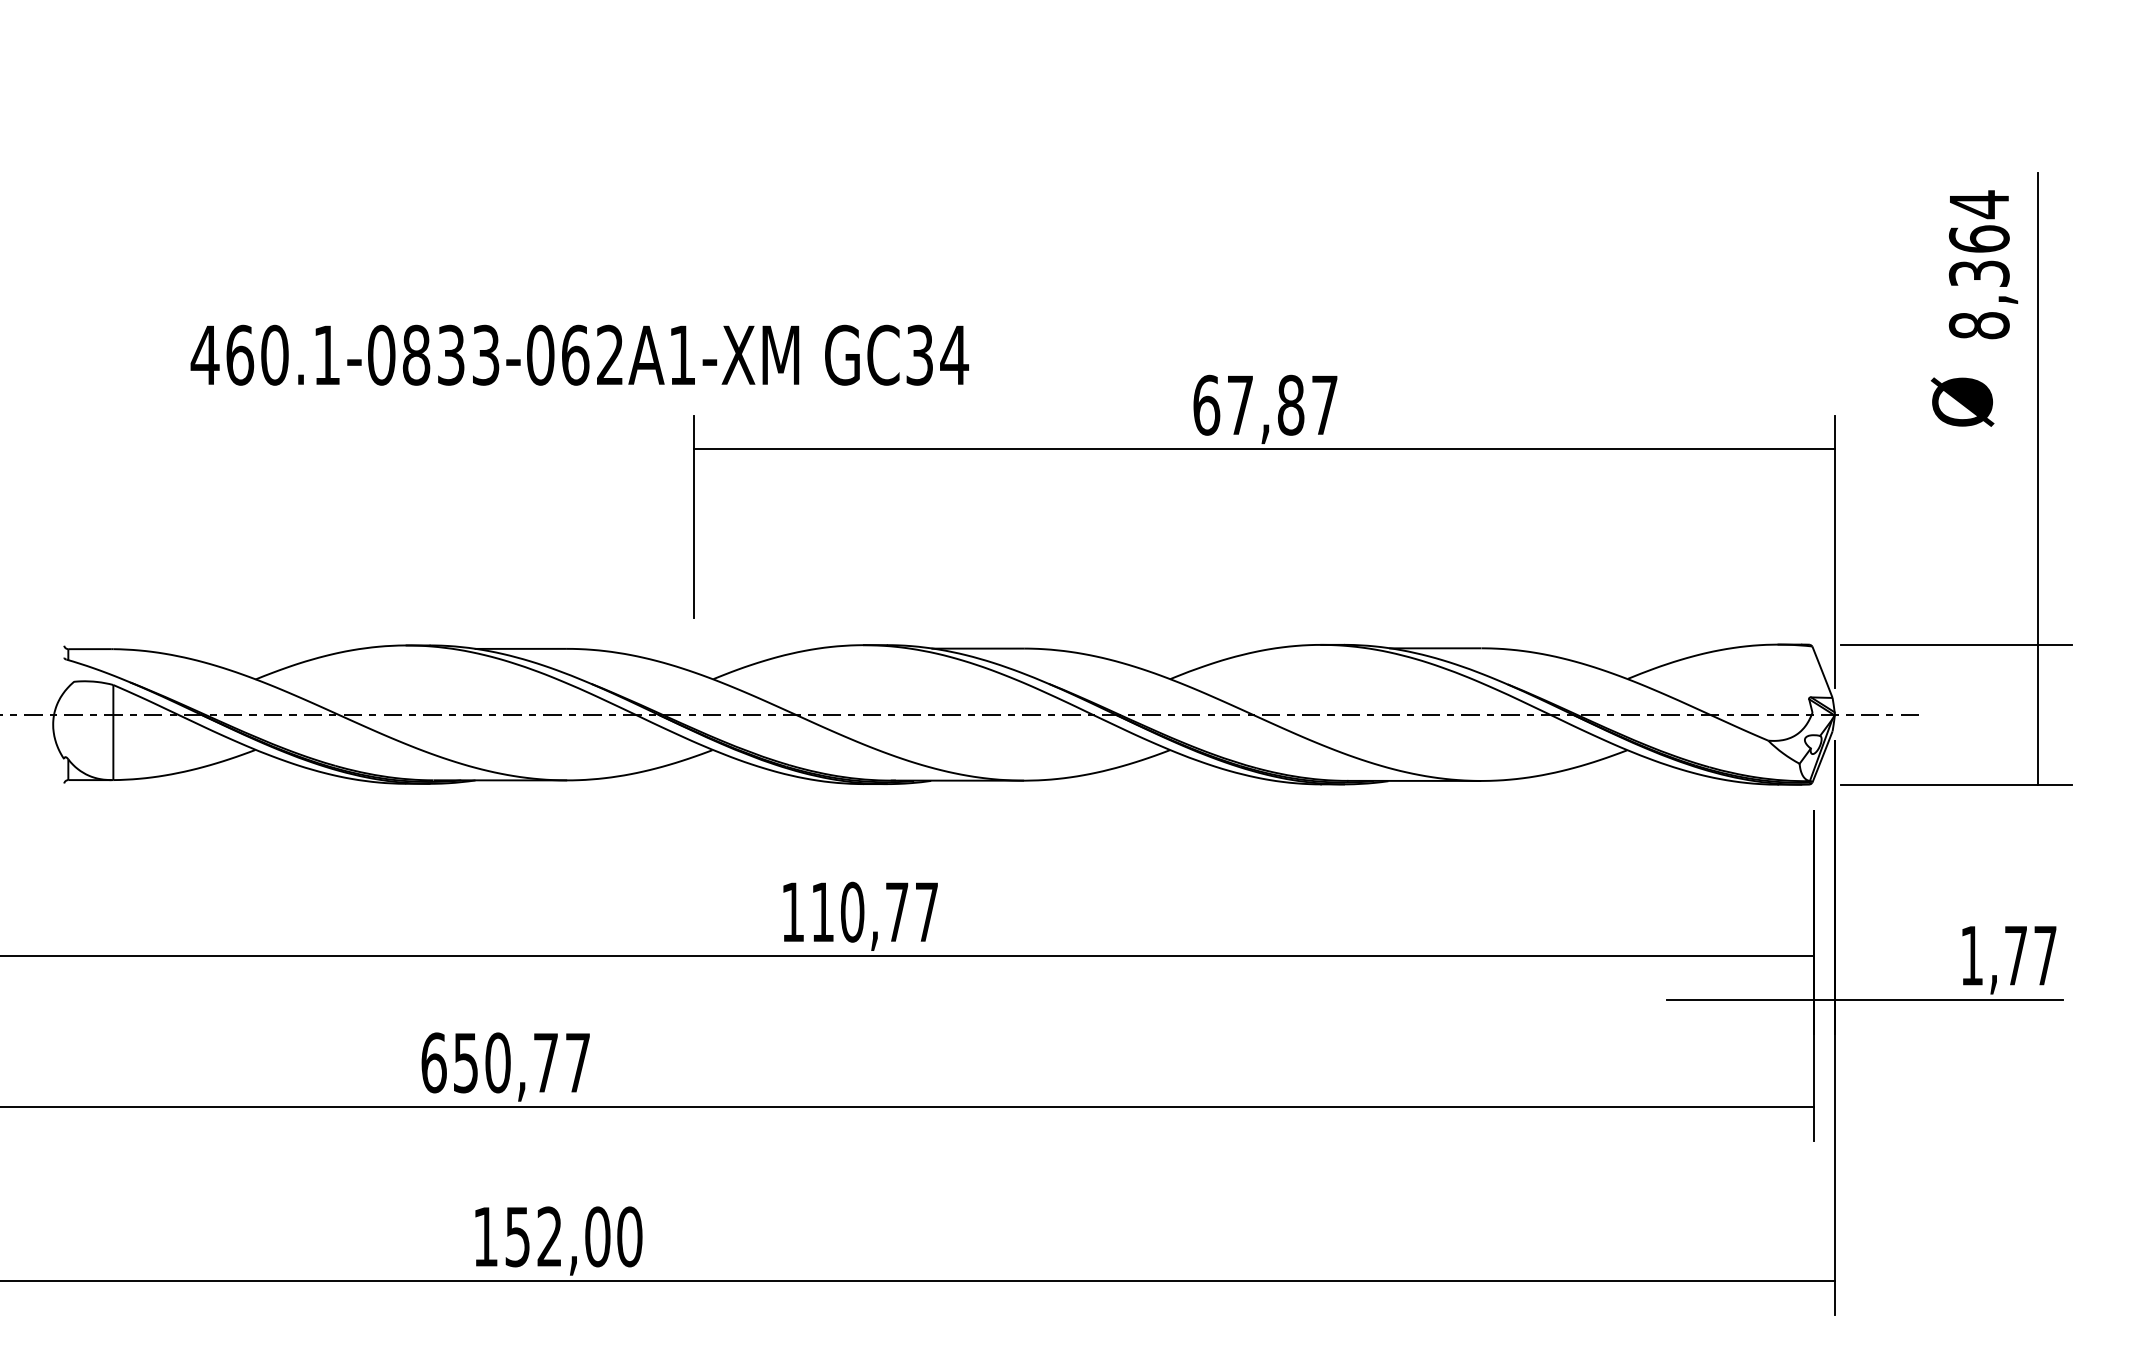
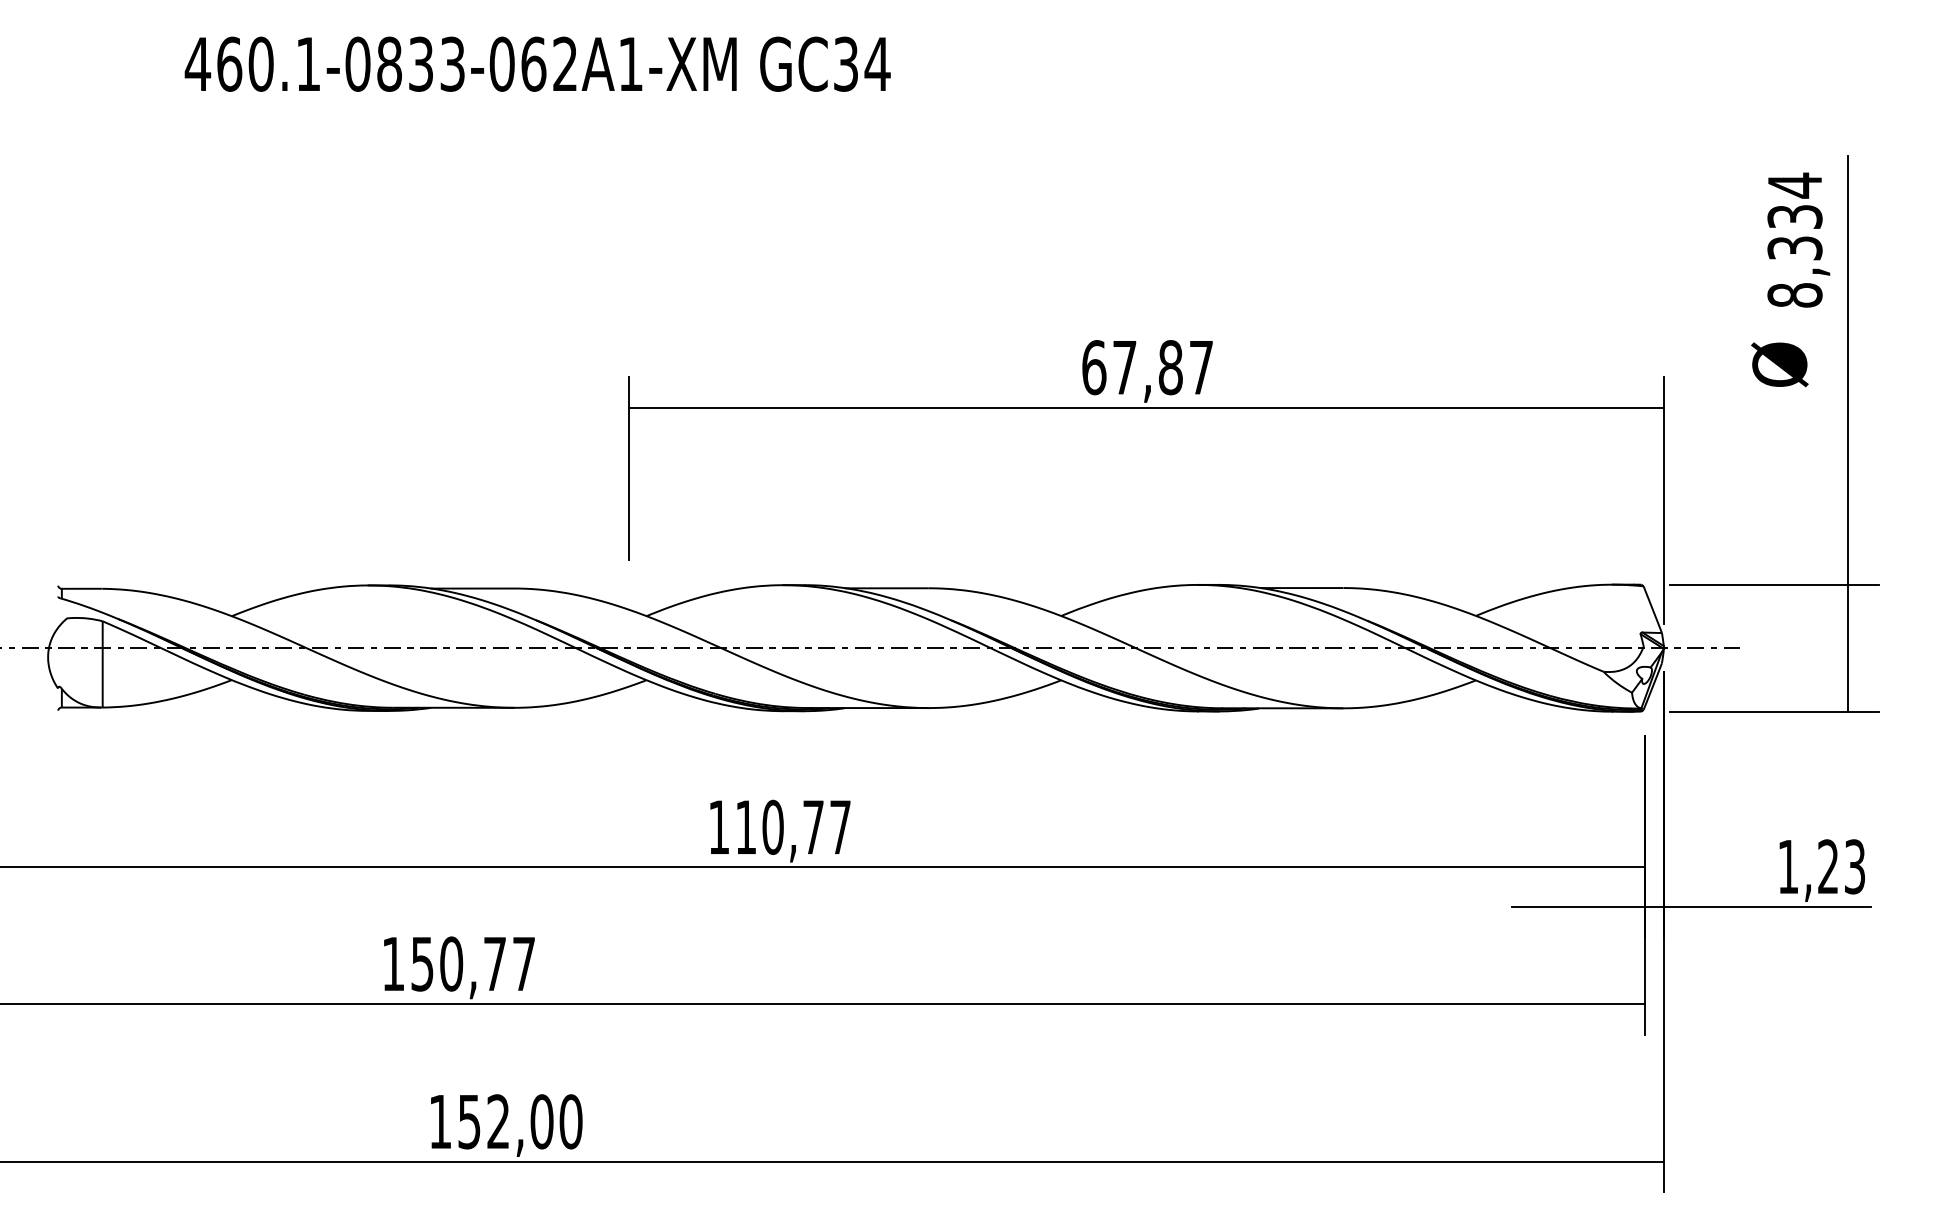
text: (1978, 238) -> (1794, 216), 8,364 -> 8,334
text: (579, 354) -> (537, 63), moved
text: (2030, 955) -> (1841, 866), 1,77 -> 1,23
text: (434, 1062) -> (393, 963), 650,77 -> 150,77

